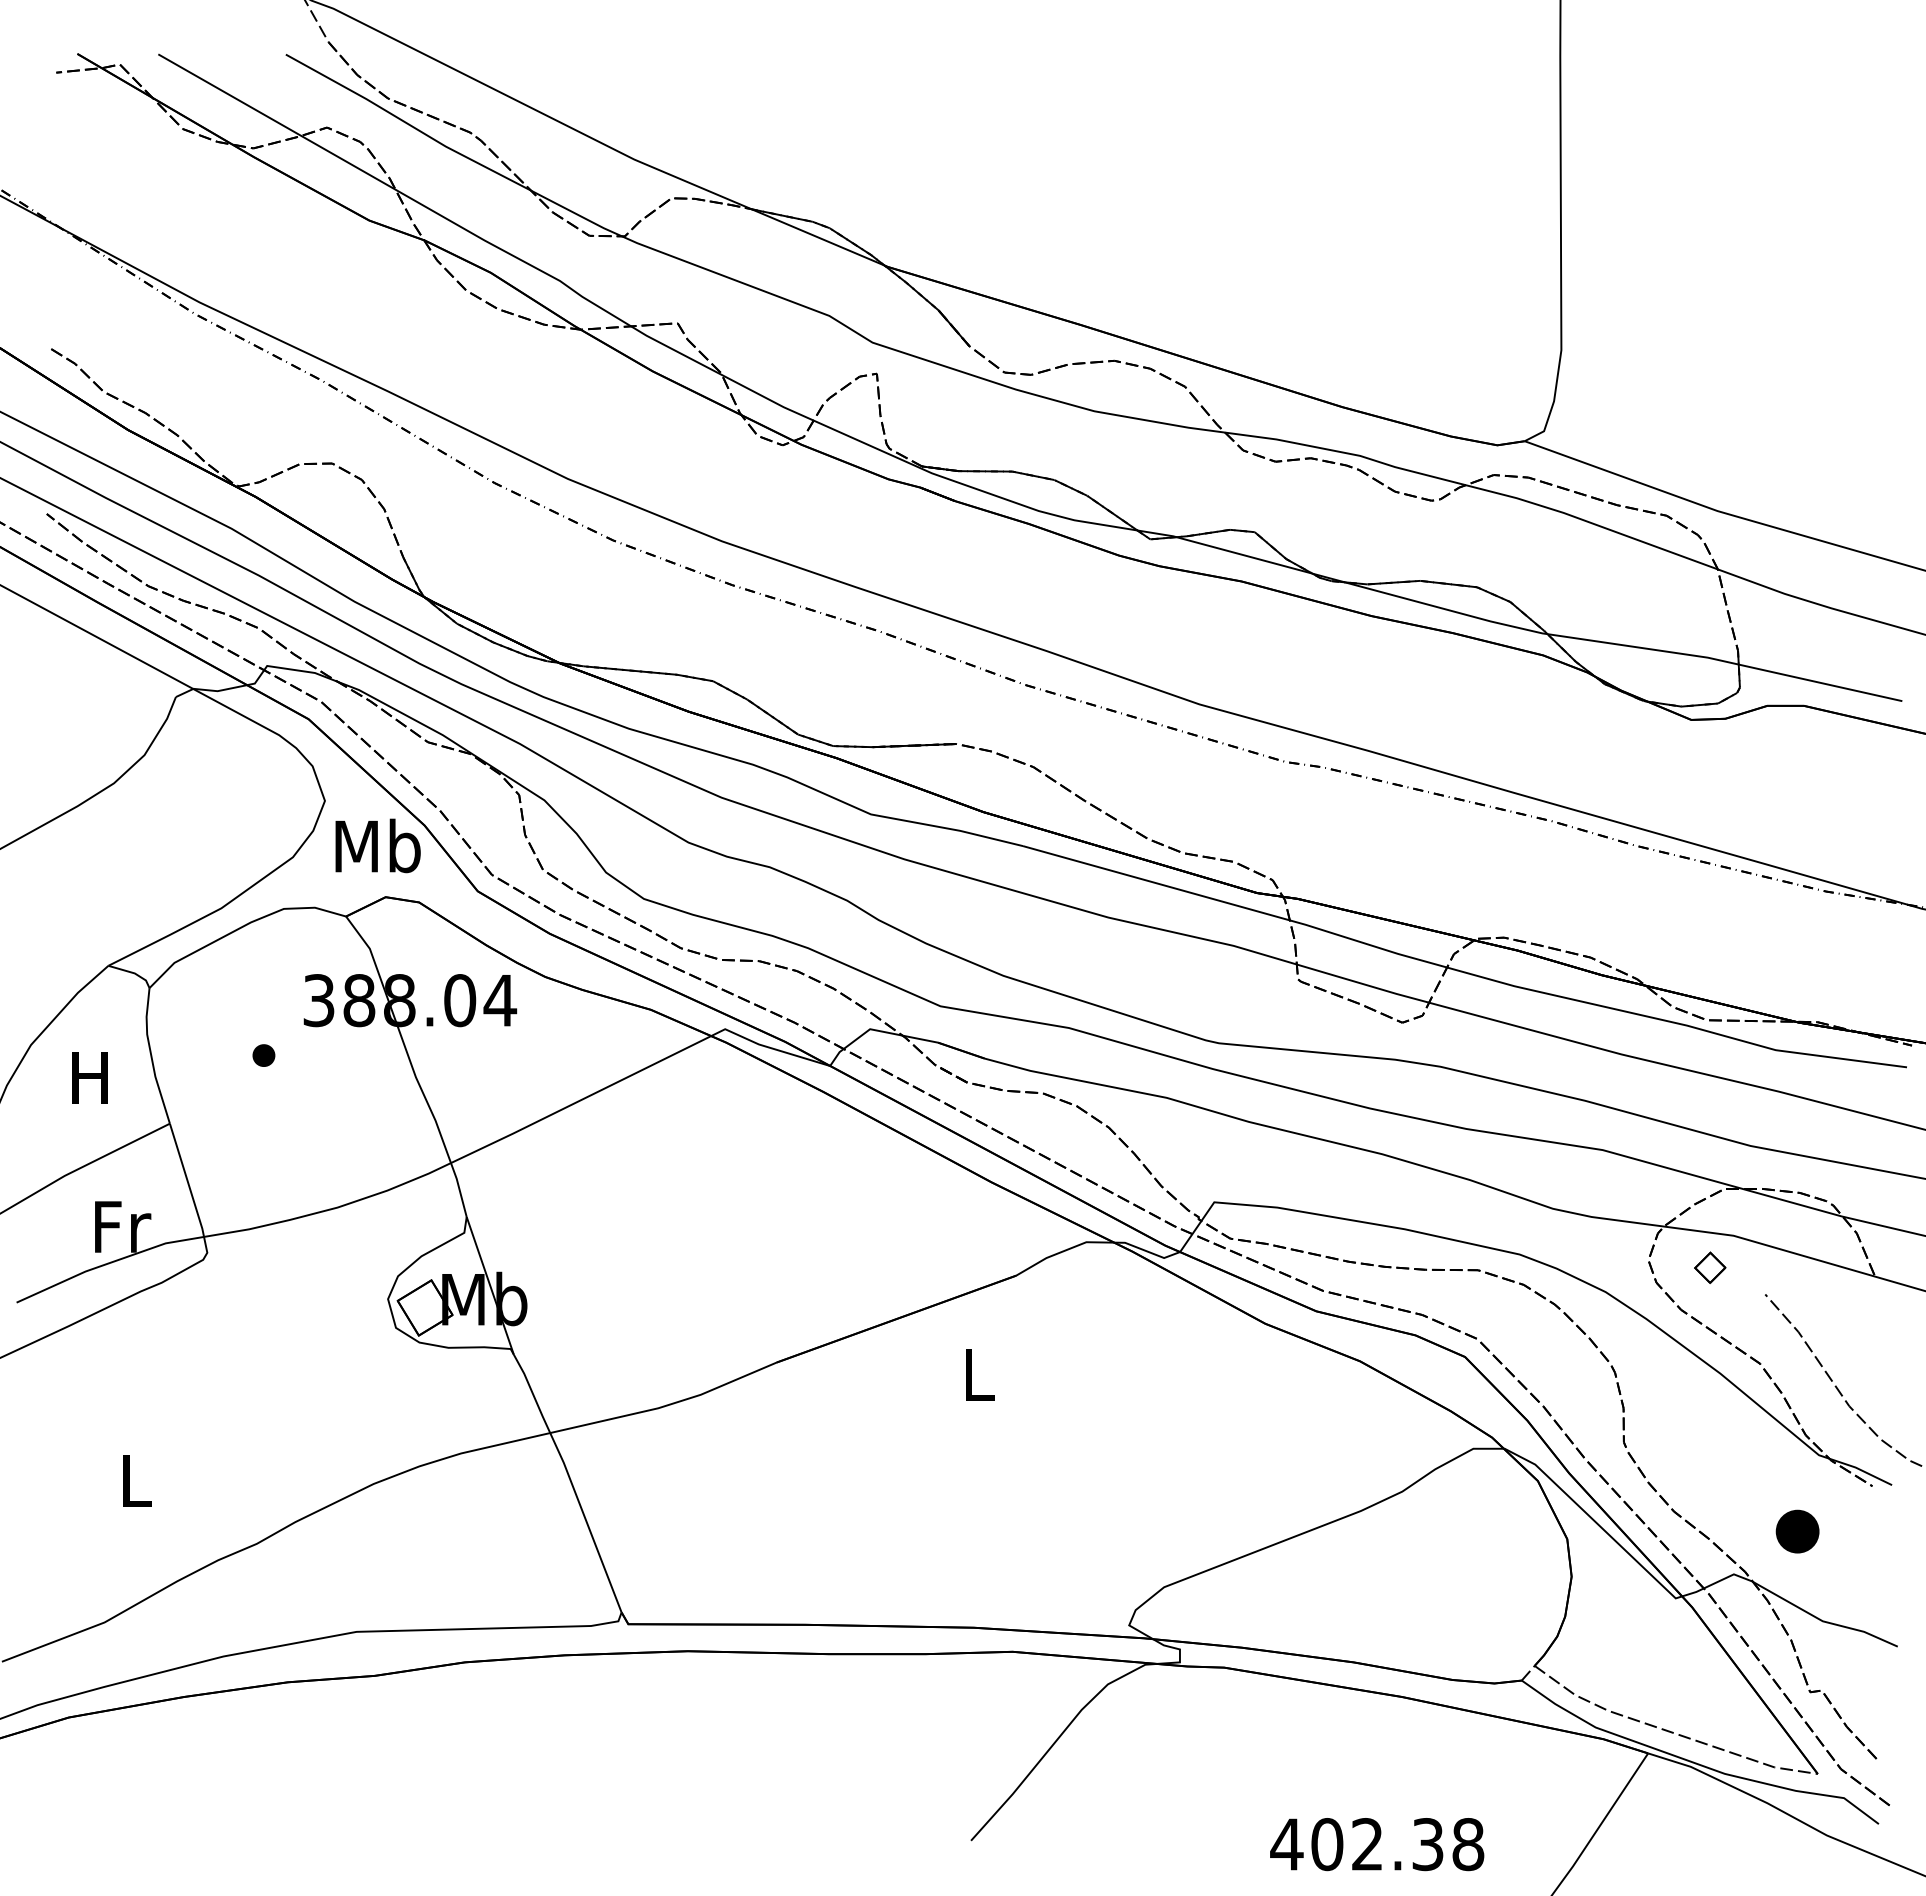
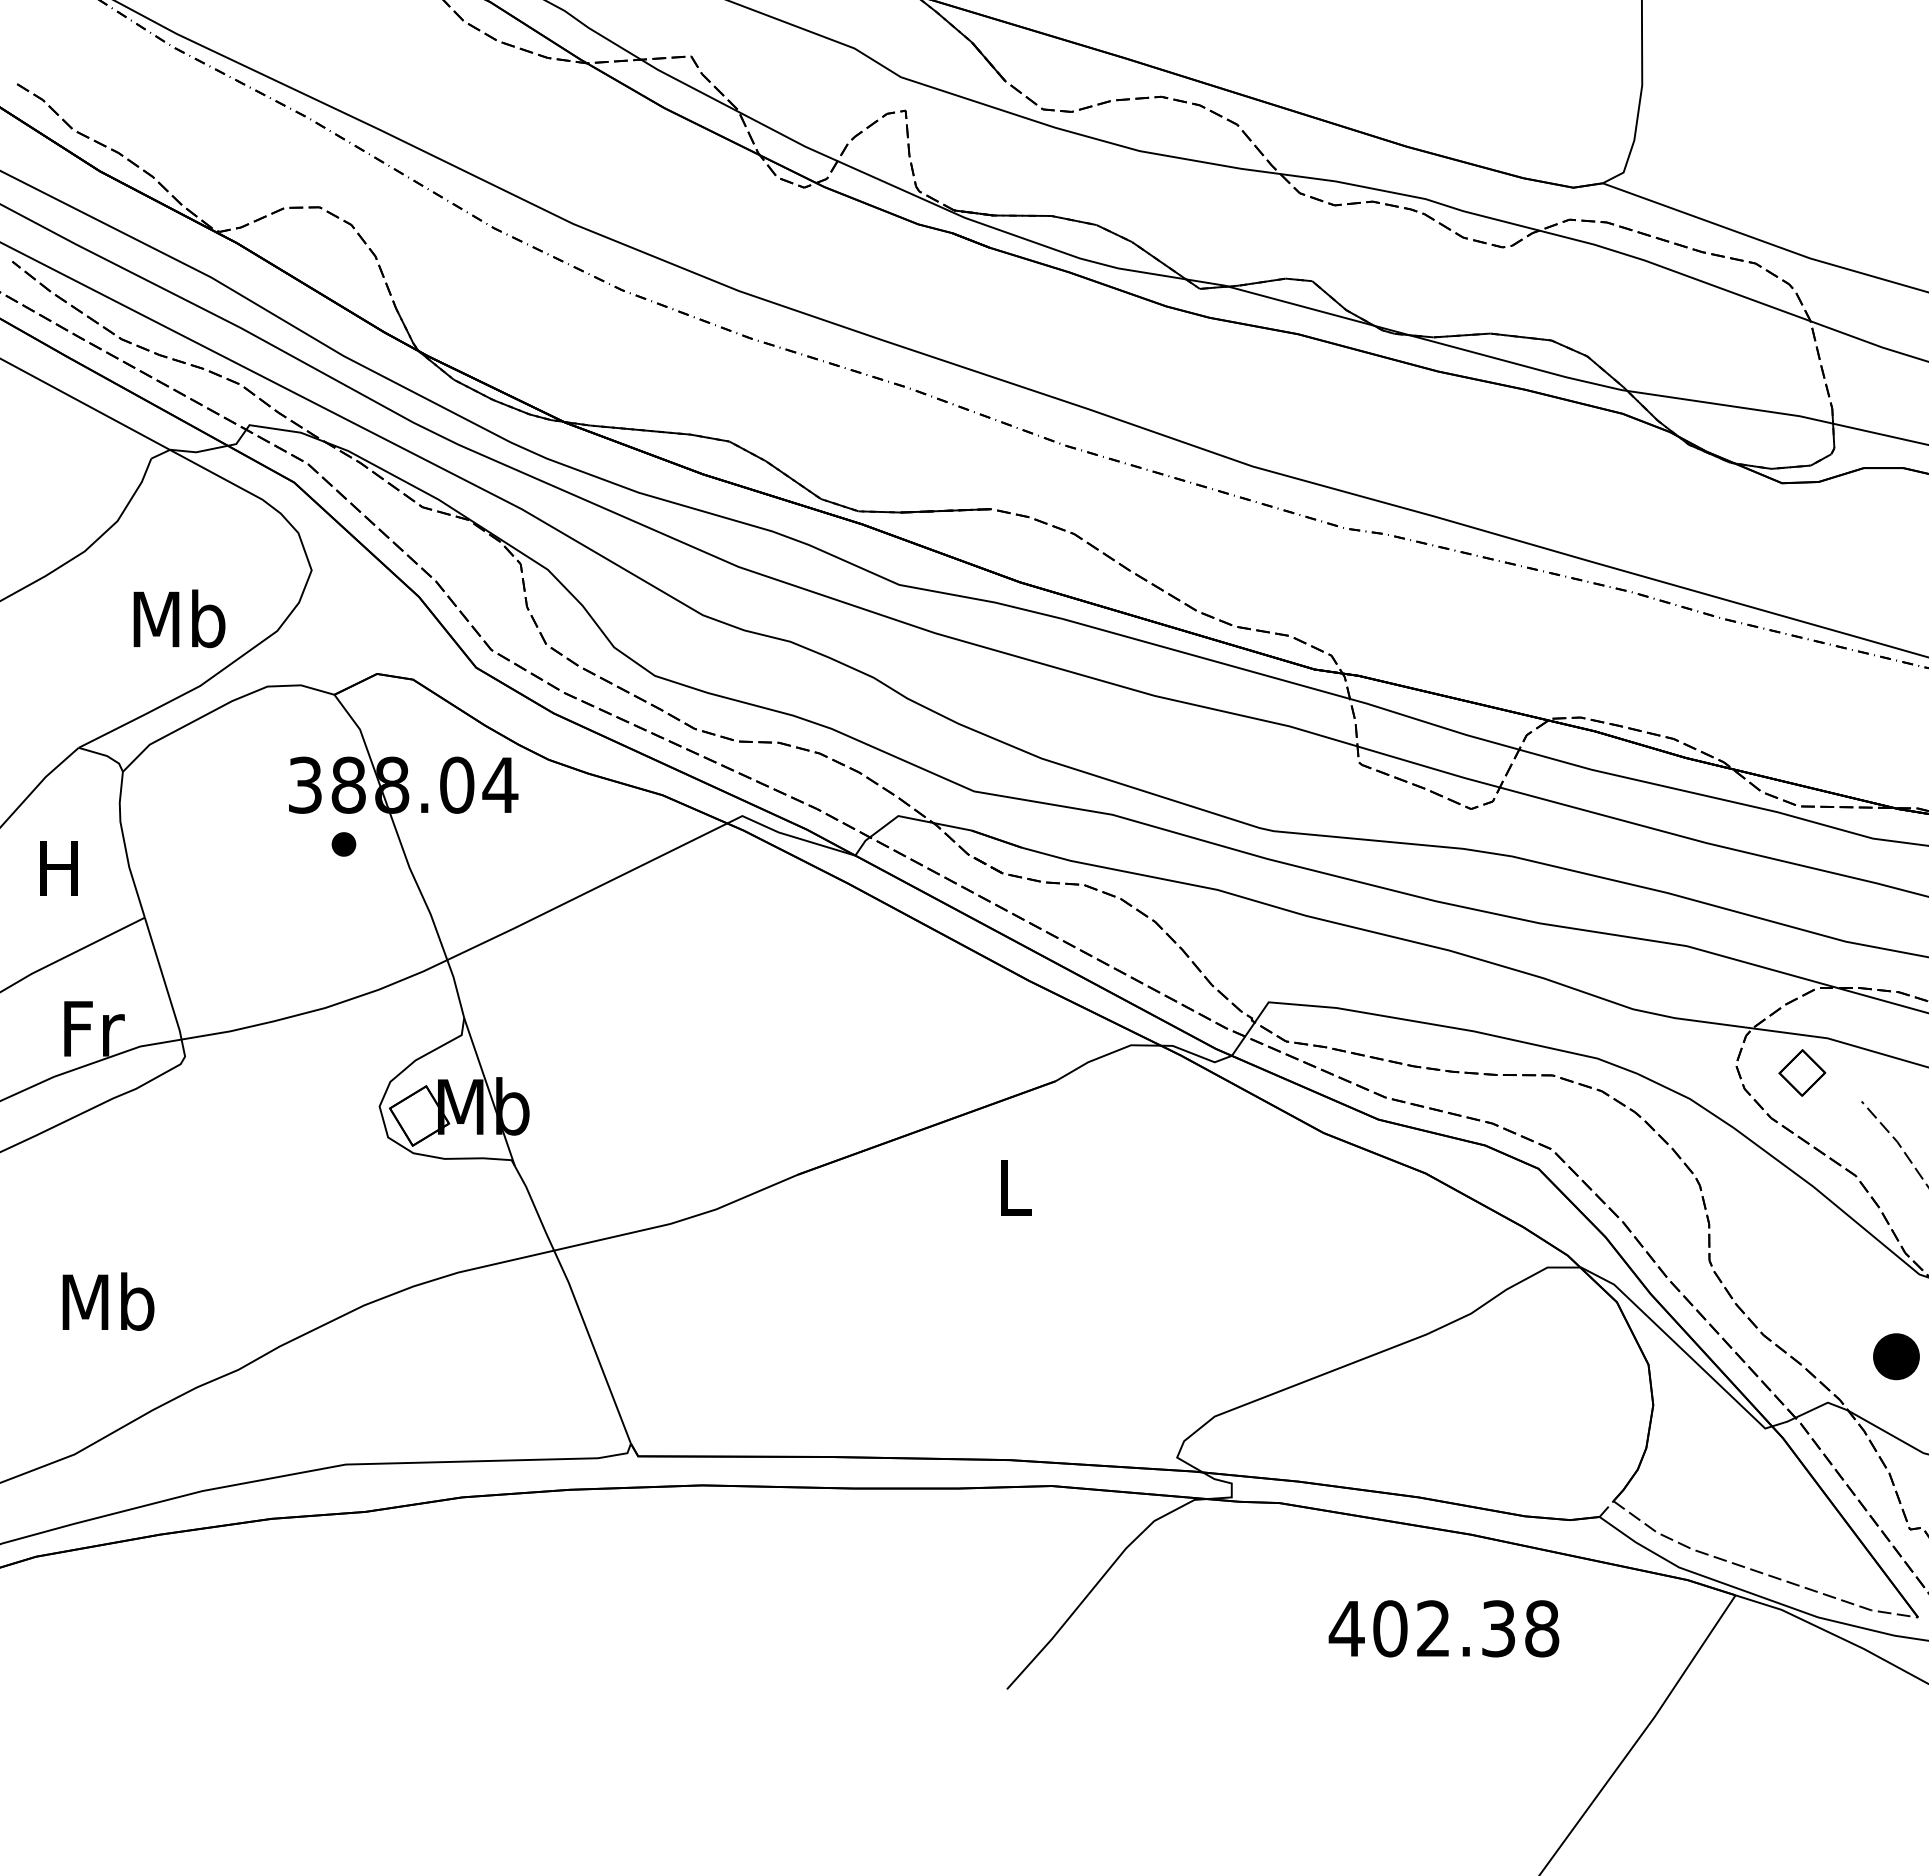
text: (377, 845) -> (178, 618), moved
part: (263, 1055) -> (343, 844), moved
part: (1710, 1267) -> (1802, 1072), size x1.4
text: (135, 1480) -> (107, 1301), L -> Mb
text: (1377, 1844) -> (1444, 1628), moved

